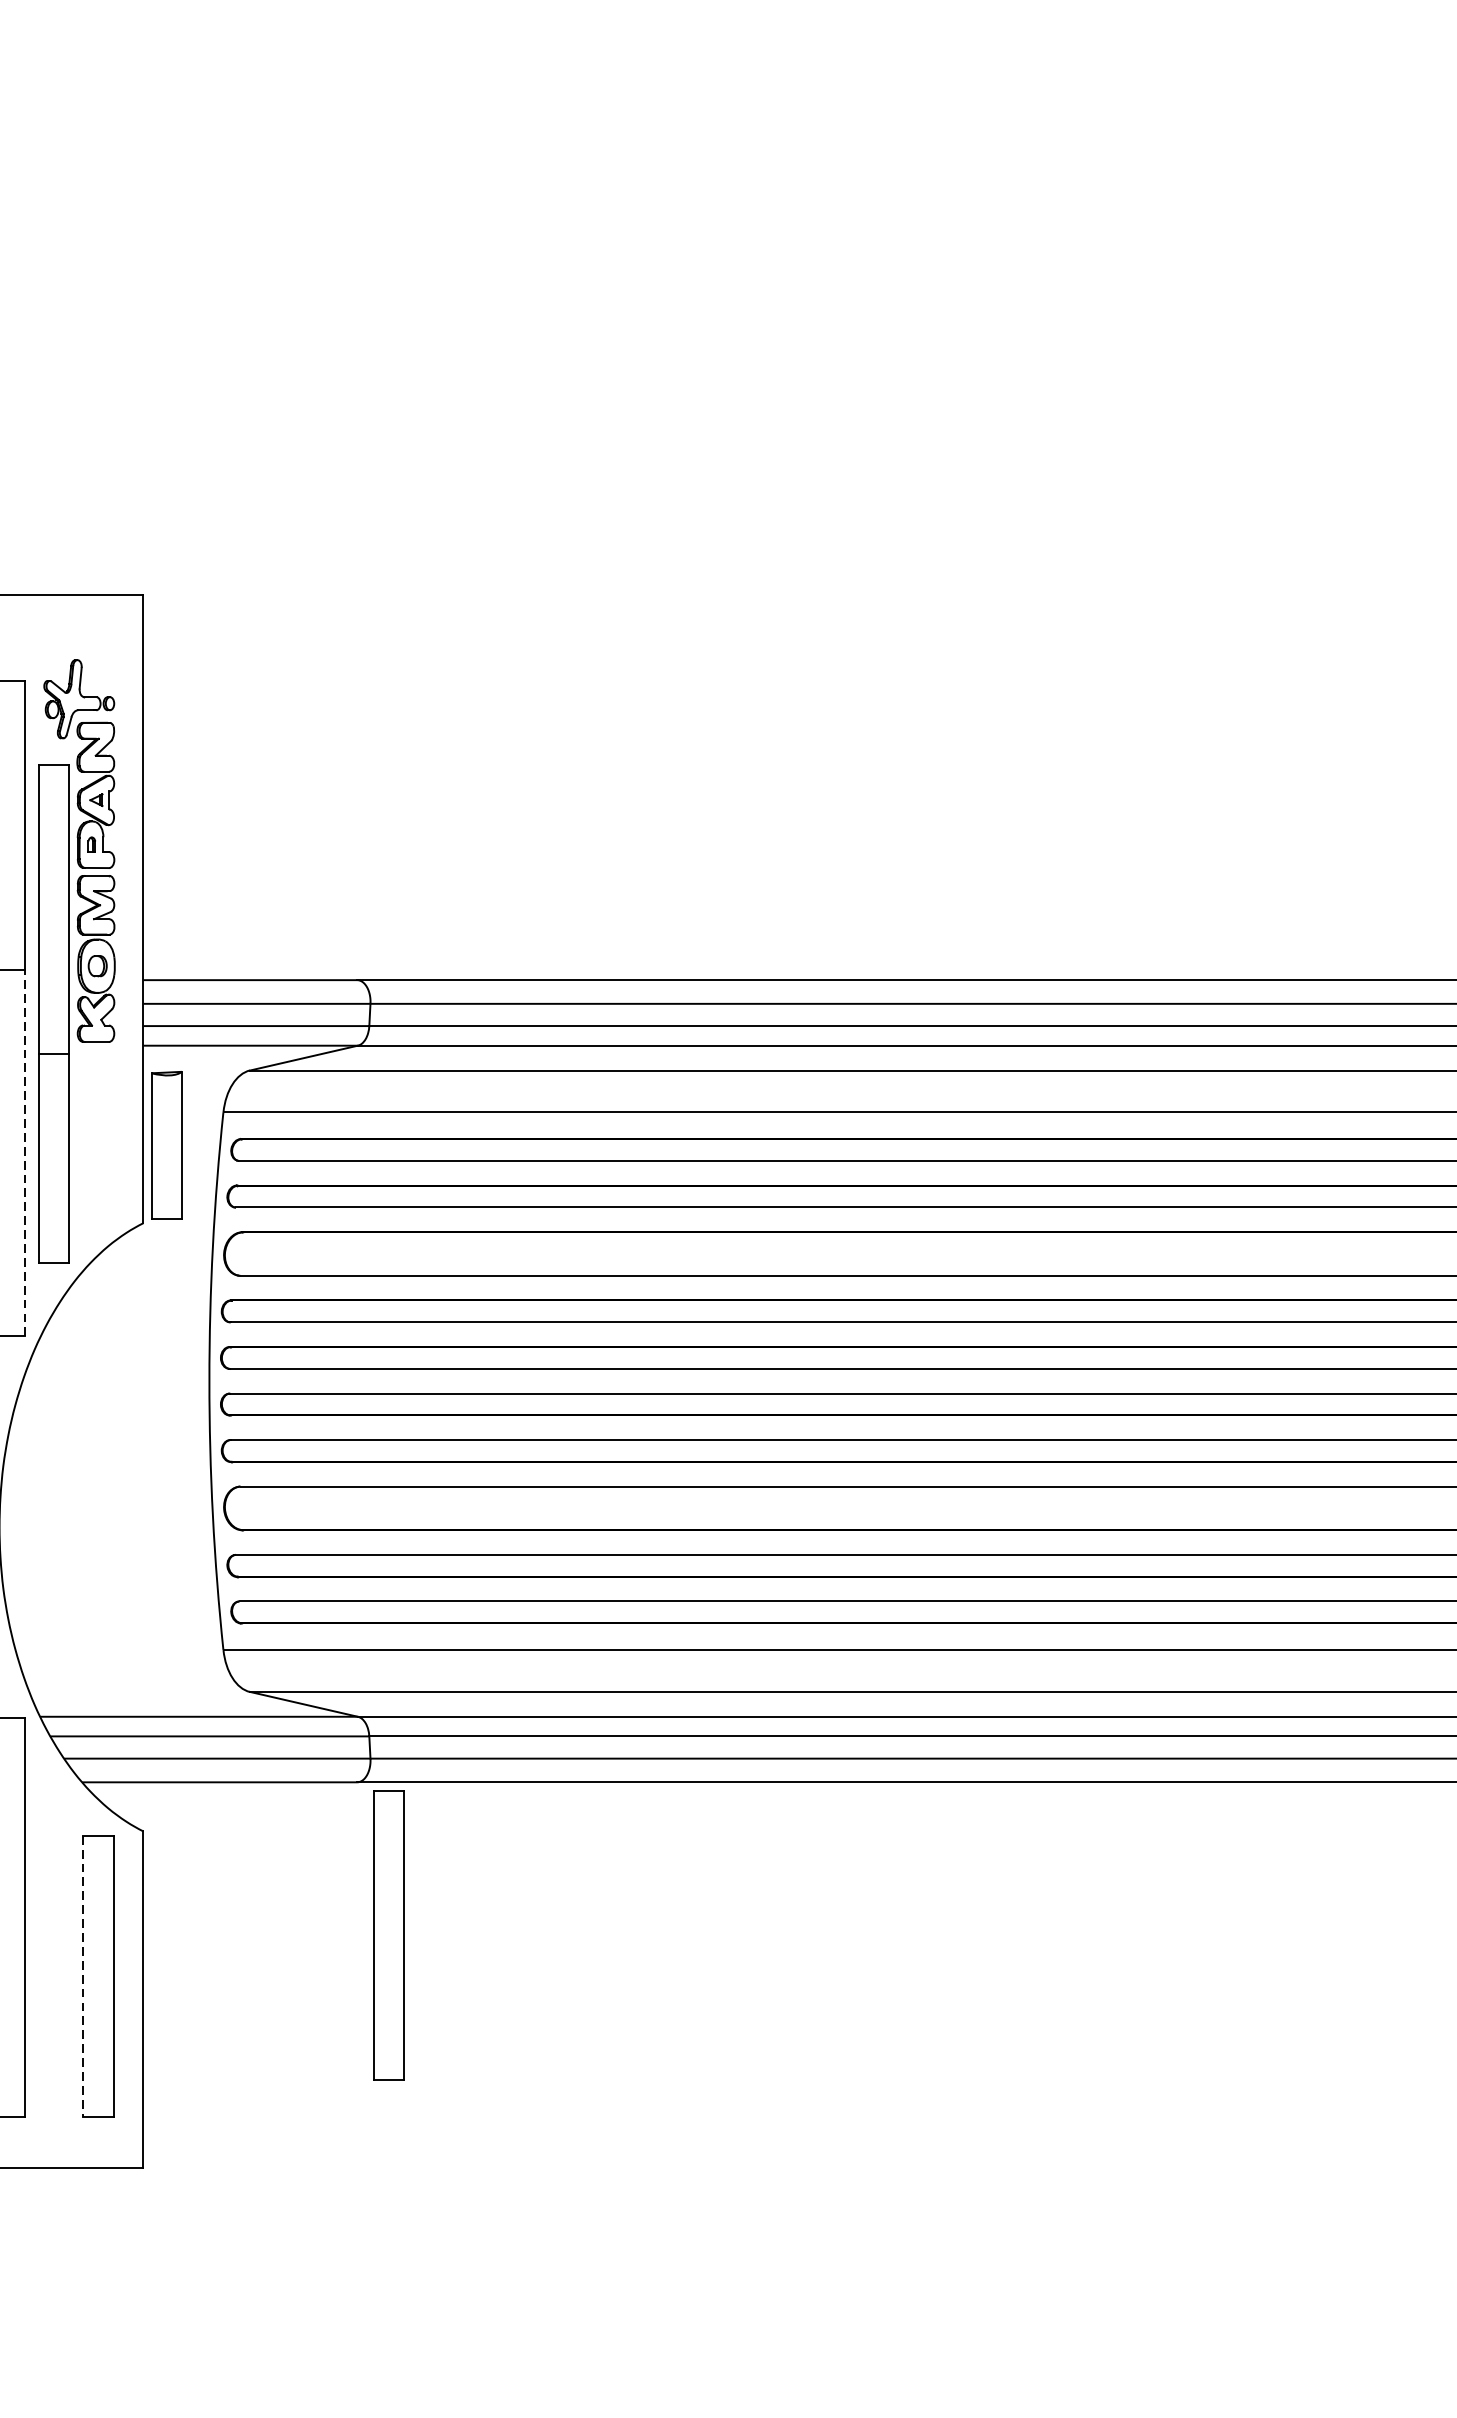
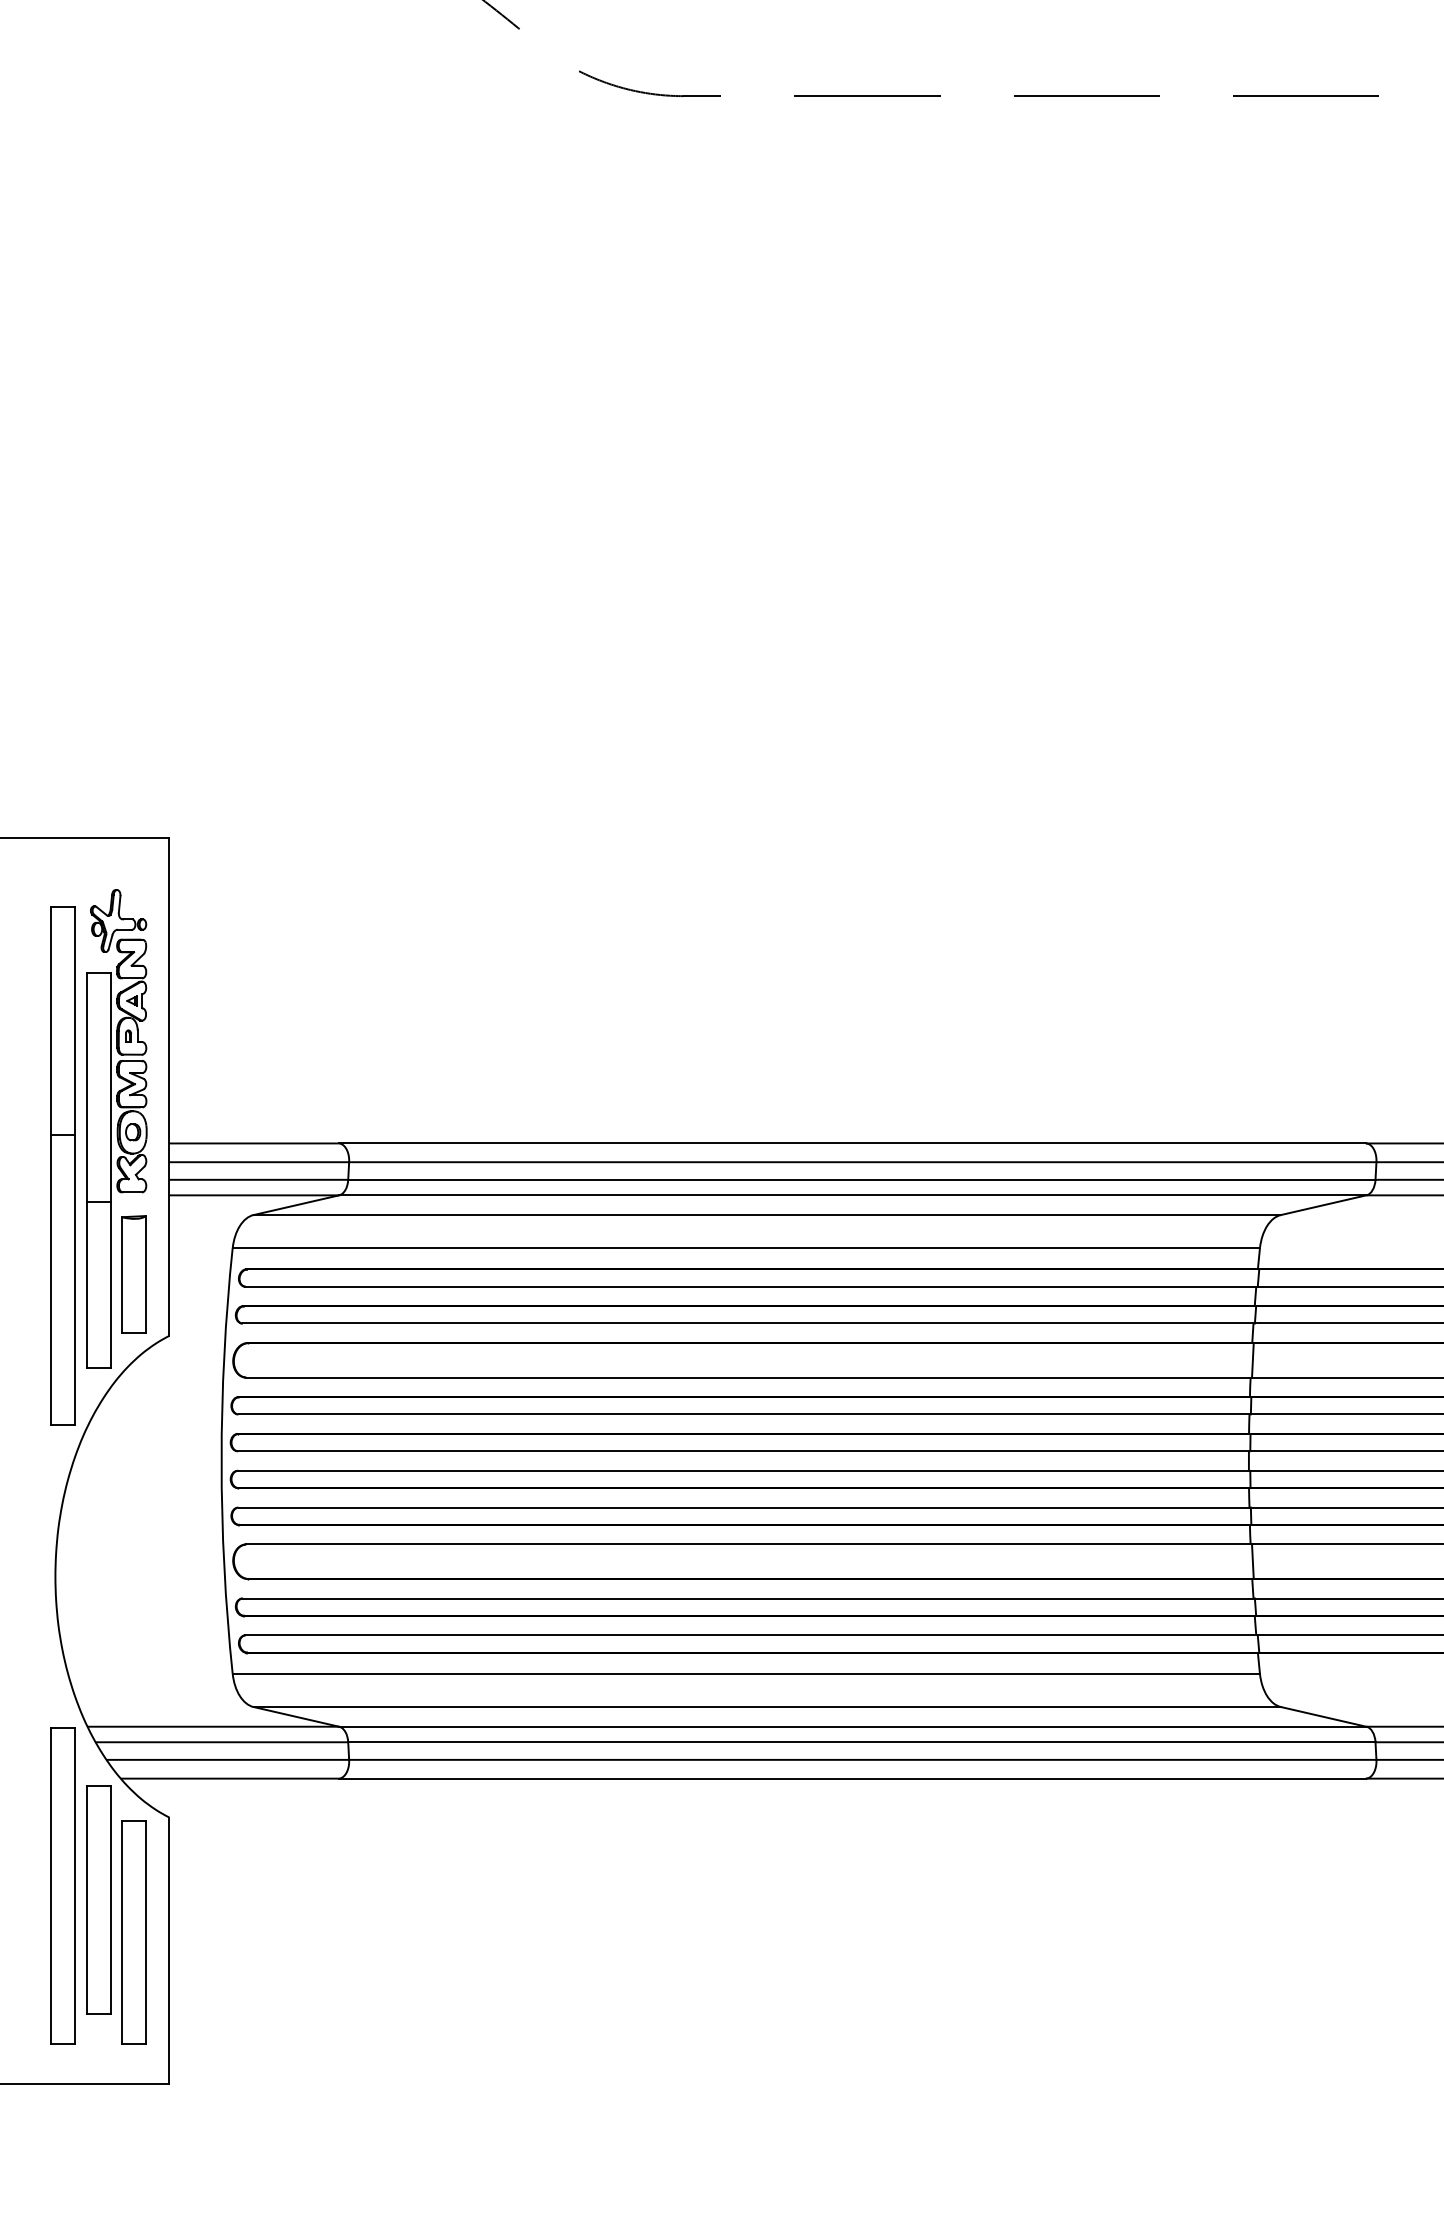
part: (166, 1145) -> (133, 1274), moved
line: (24, 1151) -> (75, 1279), dashed -> solid
part: (388, 1934) -> (98, 1899), moved
line: (82, 1976) -> (121, 1932), dashed -> solid

